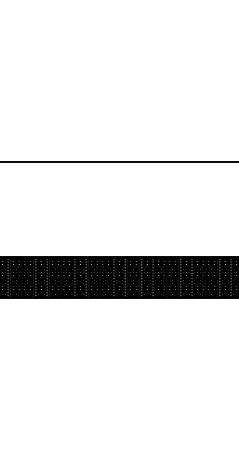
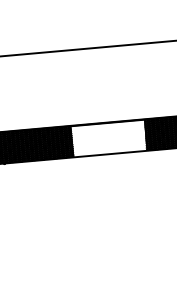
hatch: (170, 277) -> (108, 138), removed

